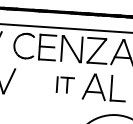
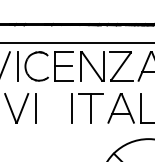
line: (7, 44) -> (17, 66), added
line: (21, 82) -> (36, 108), added
part: (65, 85) -> (87, 108), size x1.67

